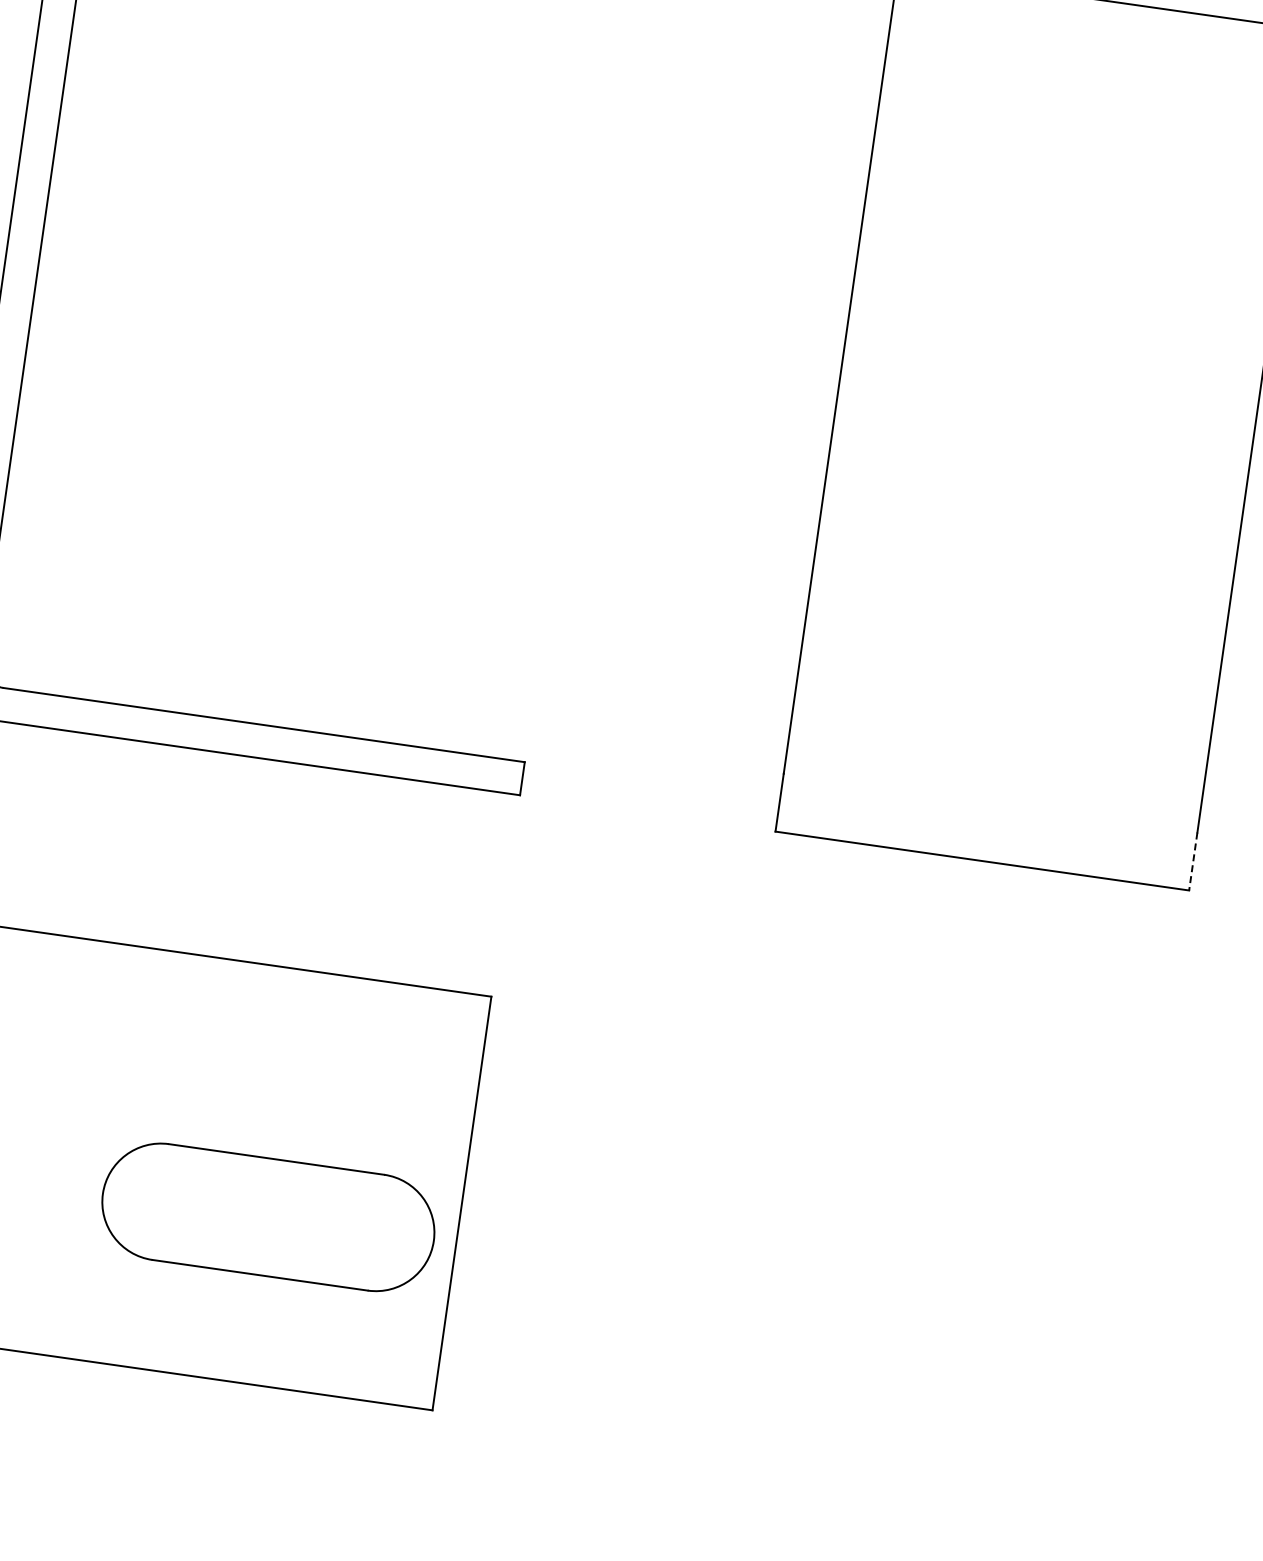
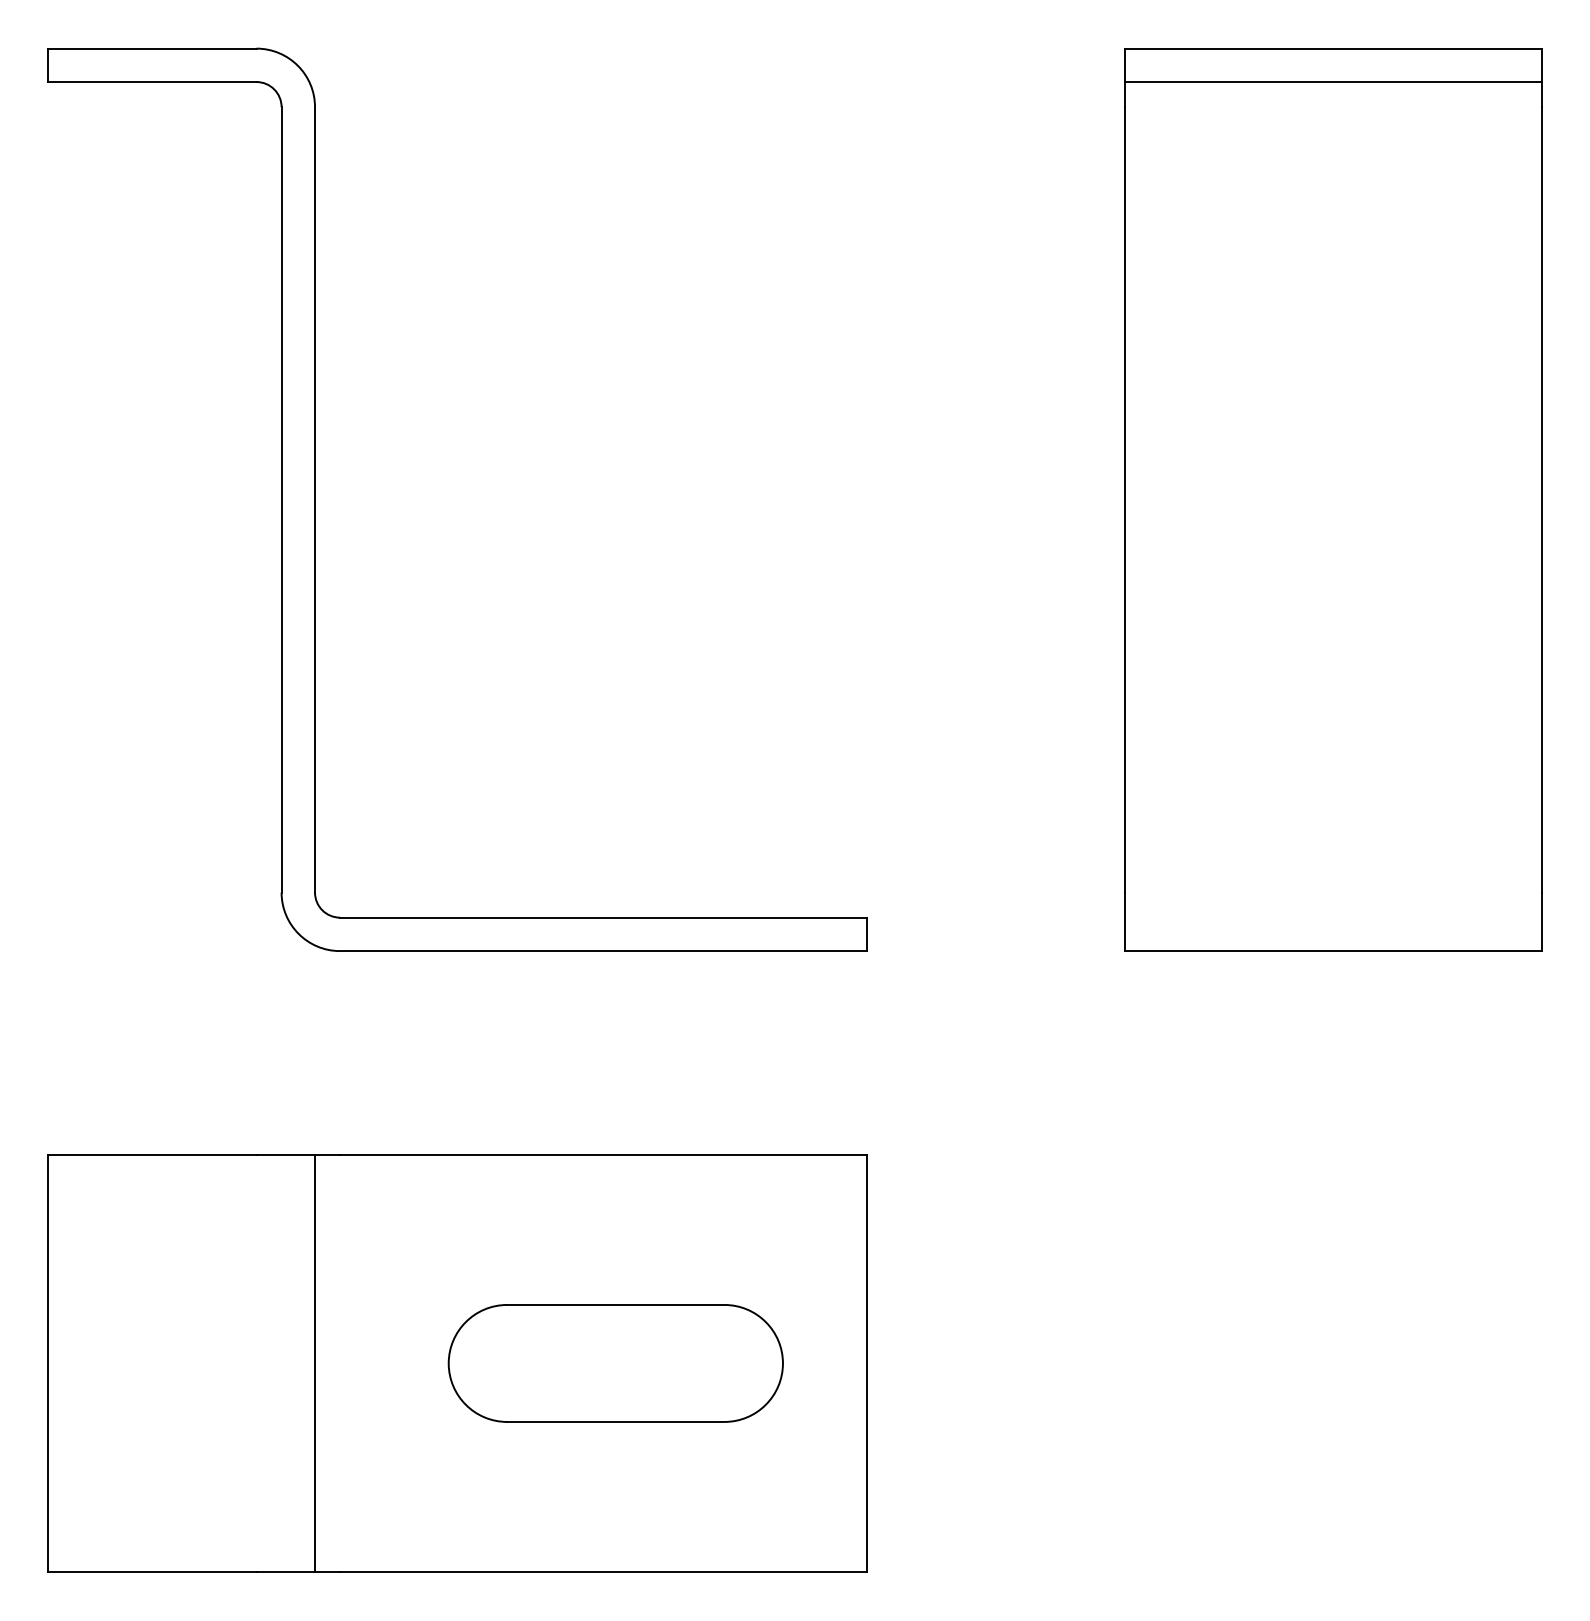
line: (1193, 862) -> (1542, 922), dashed -> solid
part: (268, 1217) -> (615, 1363), moved

